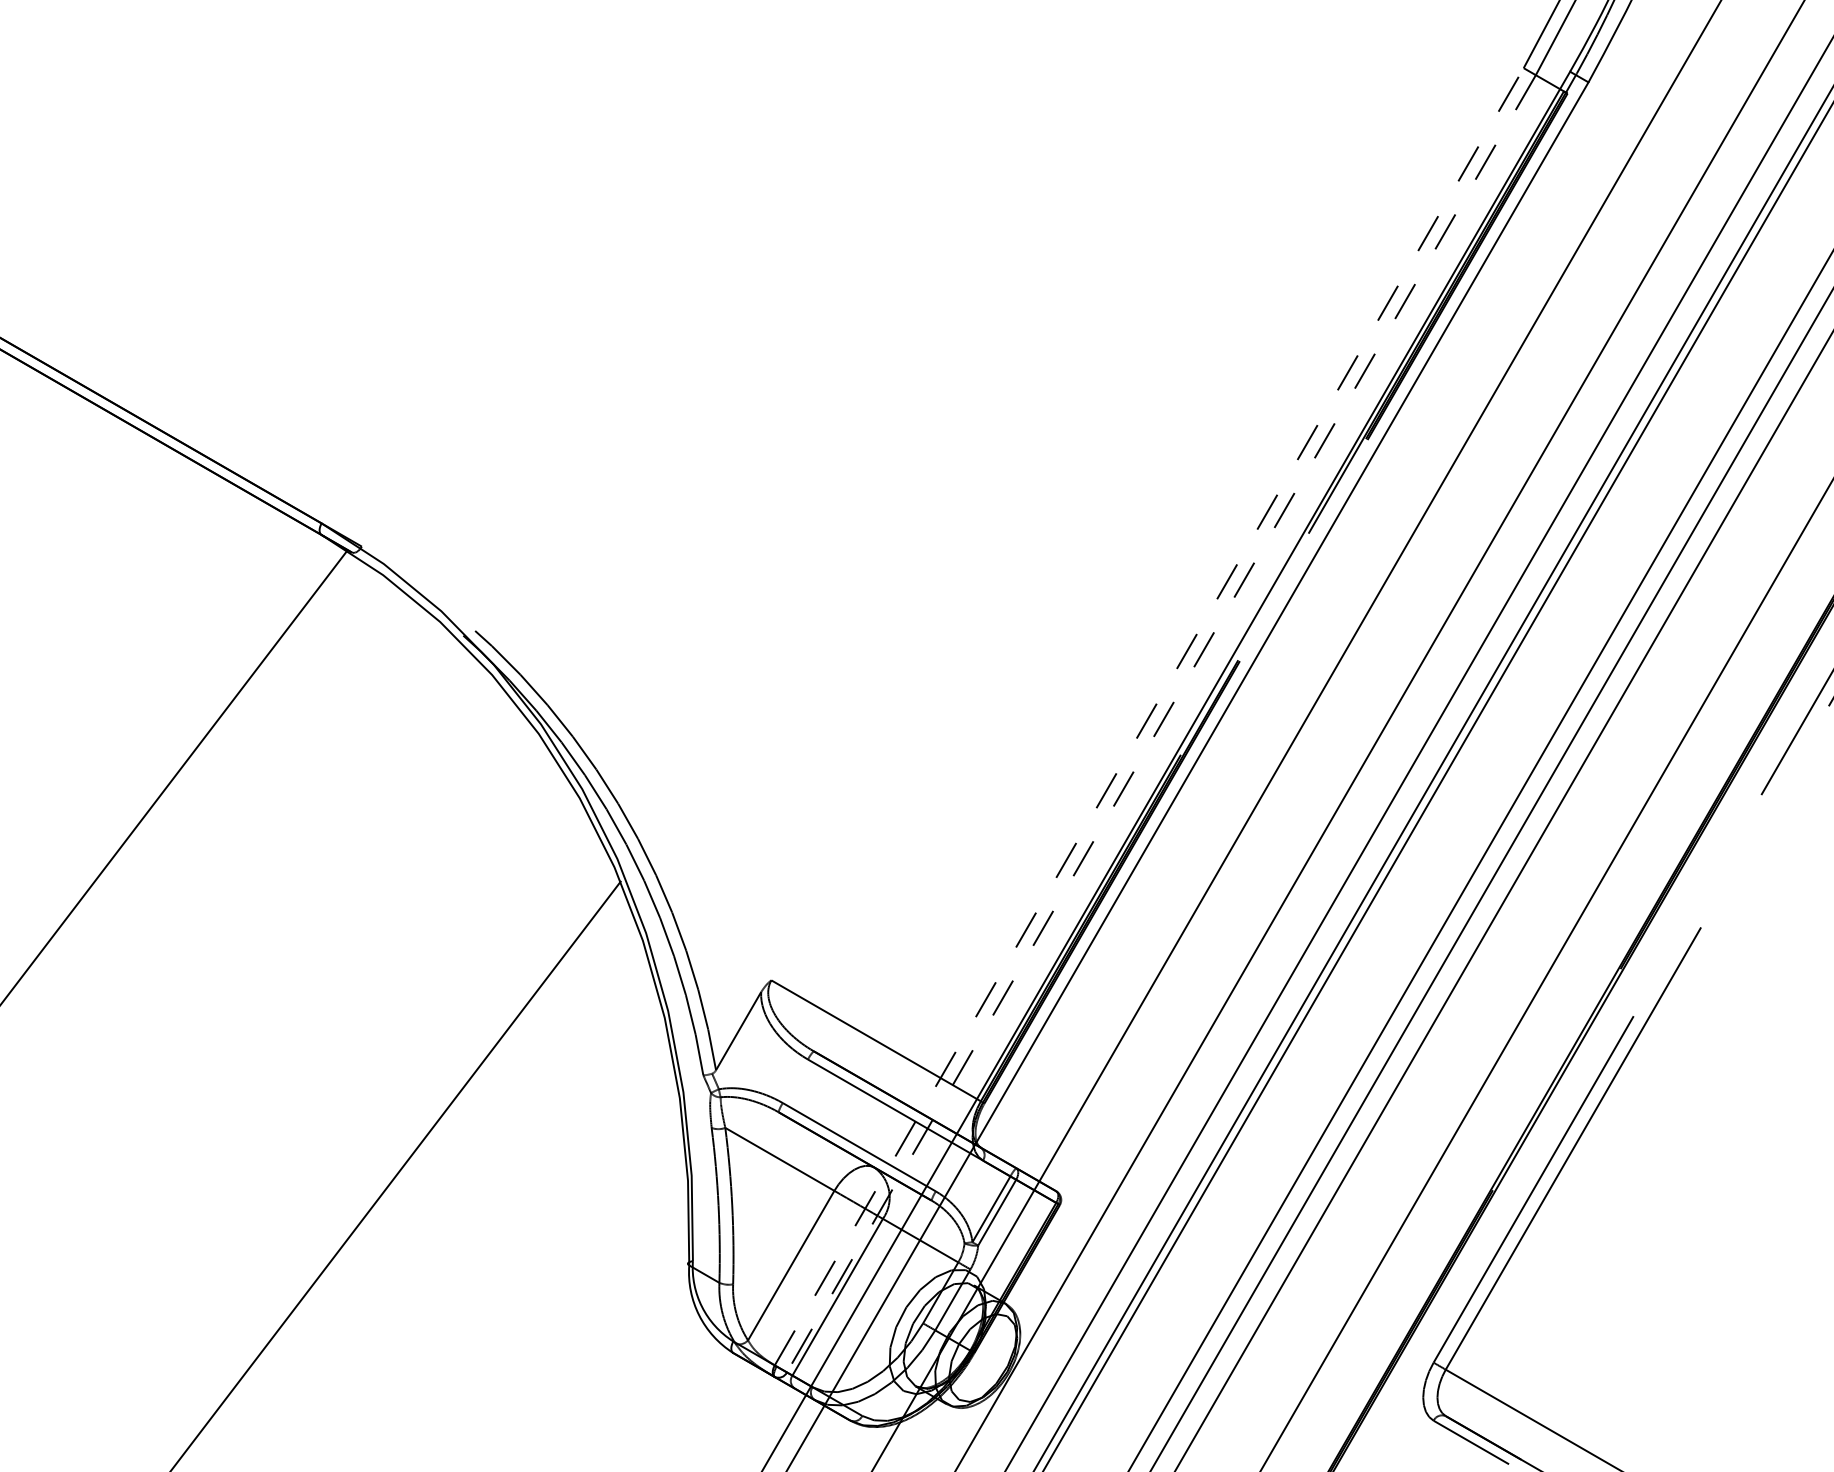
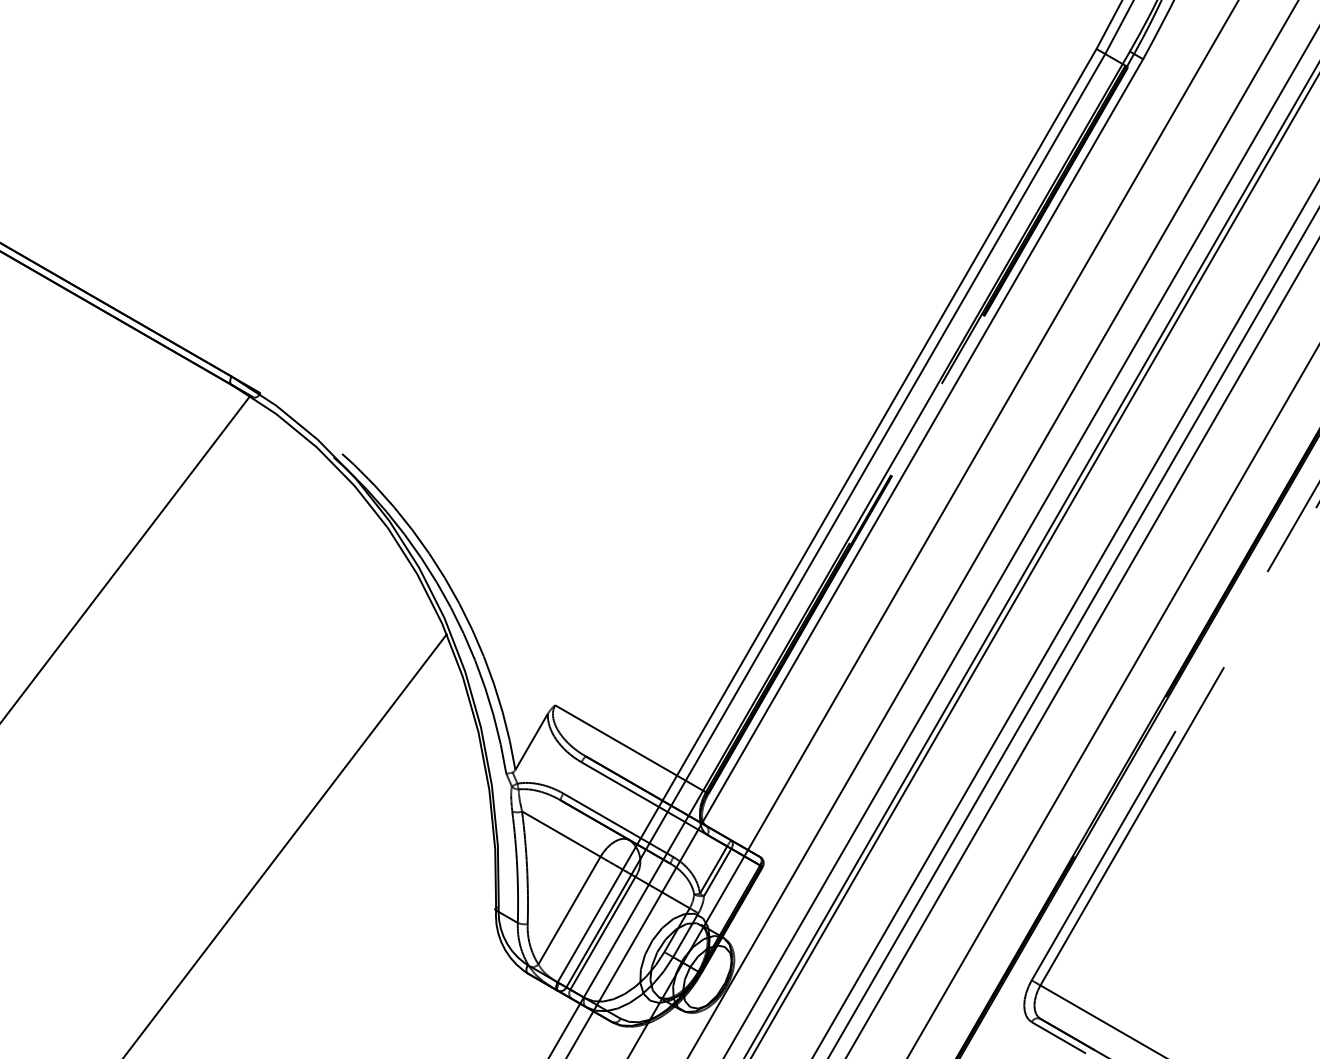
line: (1149, 716) -> (827, 515), dashed -> solid
line: (1161, 723) -> (835, 520), dashed -> solid

